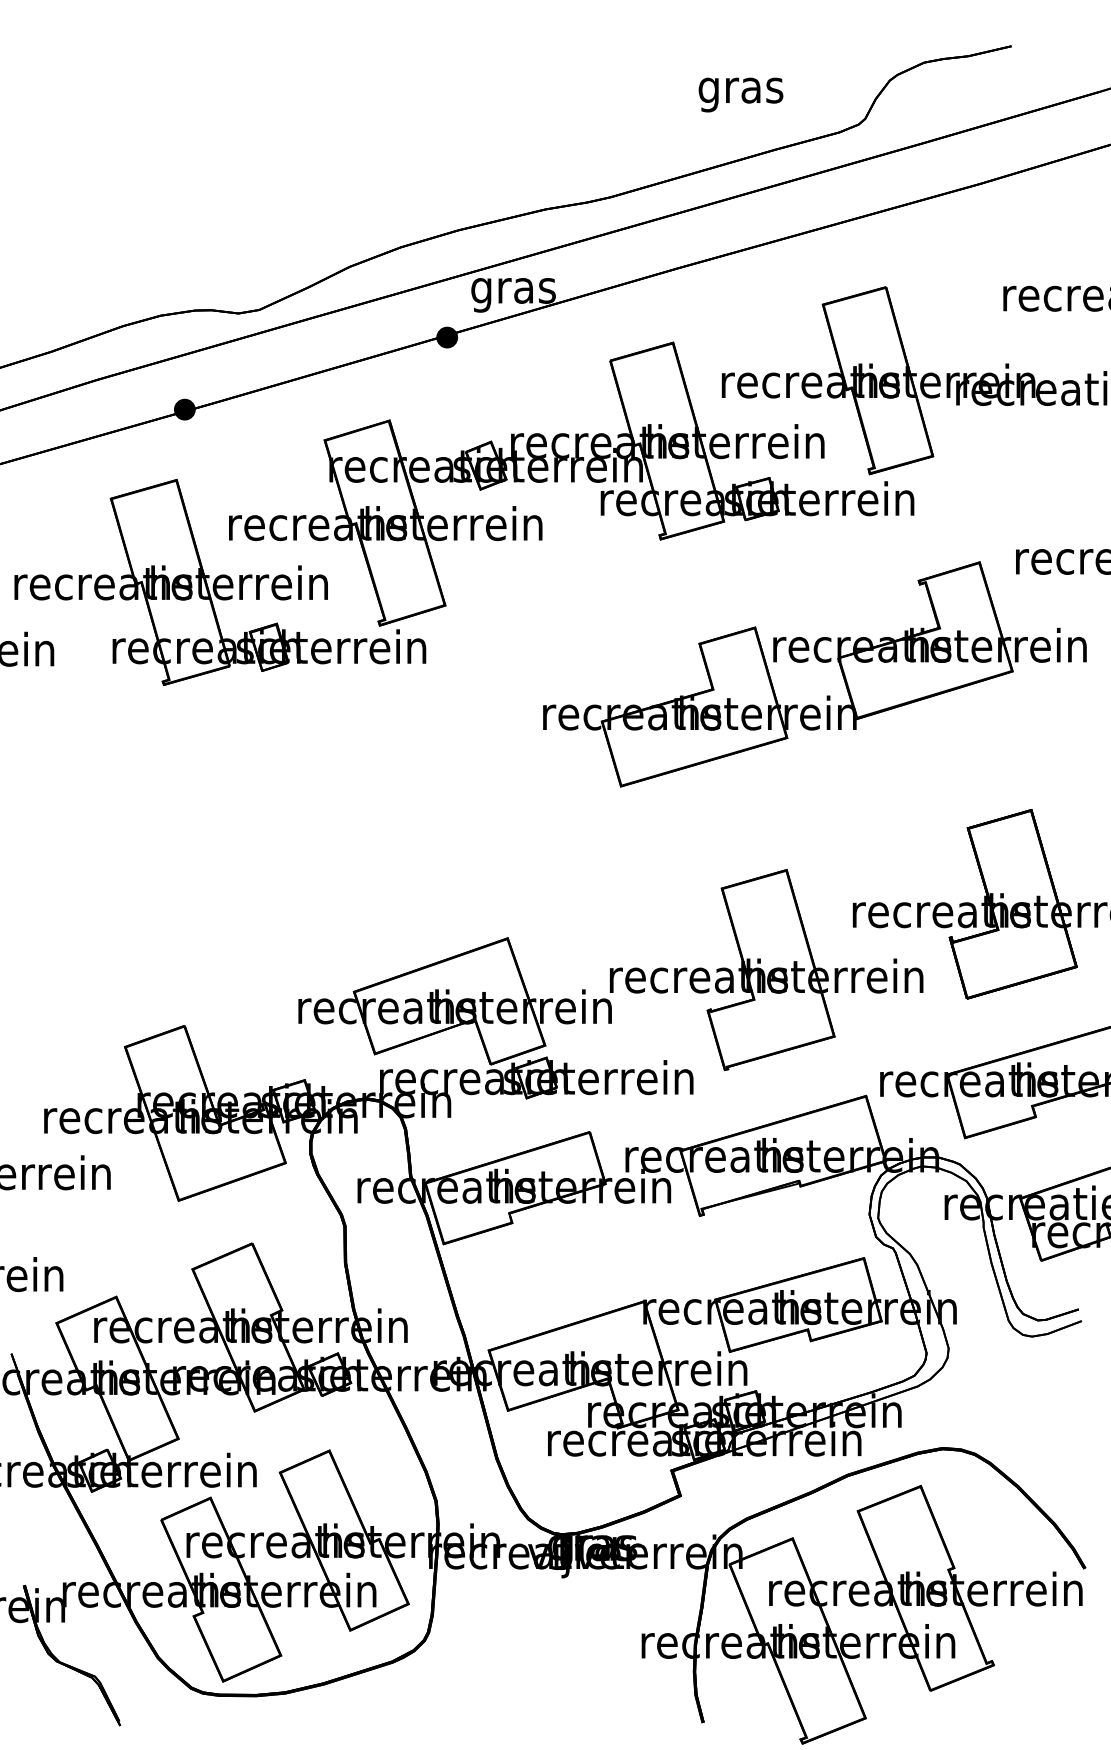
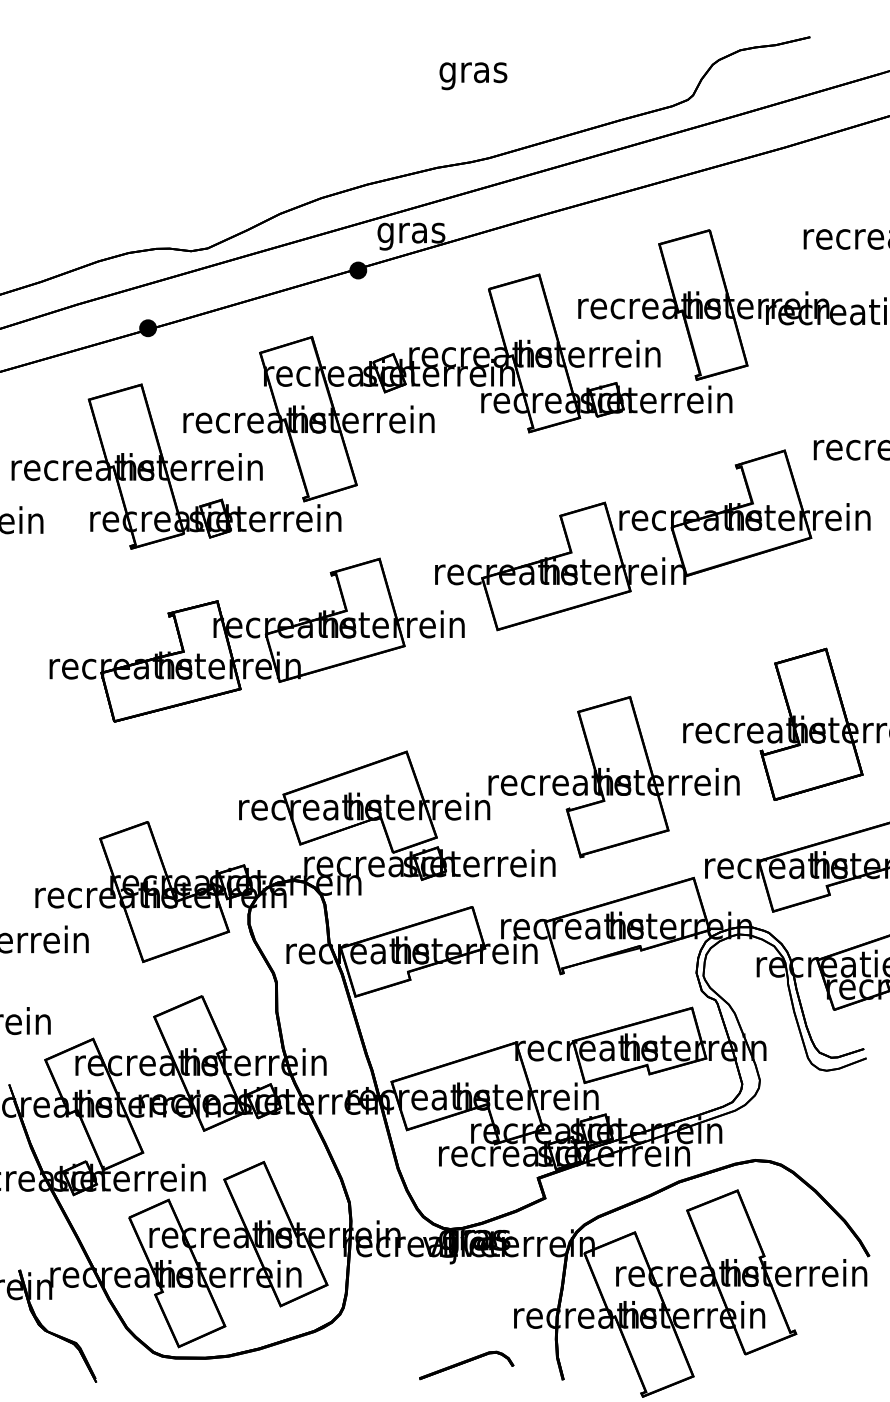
text: (740, 94) -> (473, 75), moved
part: (321, 798) -> (257, 639), added
part: (582, 1704) -> (466, 1365), added

